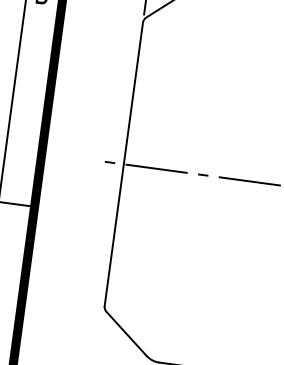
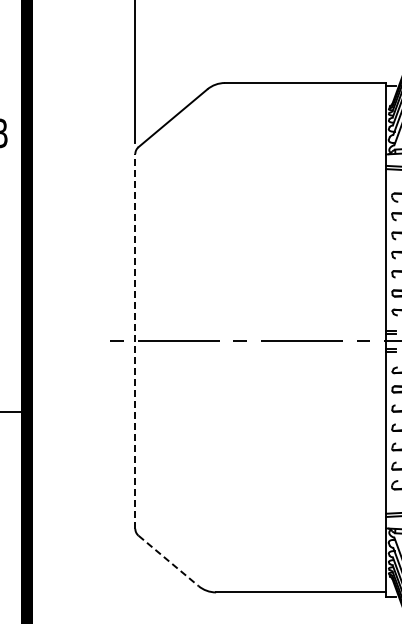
line: (124, 163) -> (135, 340), solid -> dashed
line: (126, 334) -> (168, 561), solid -> dashed

